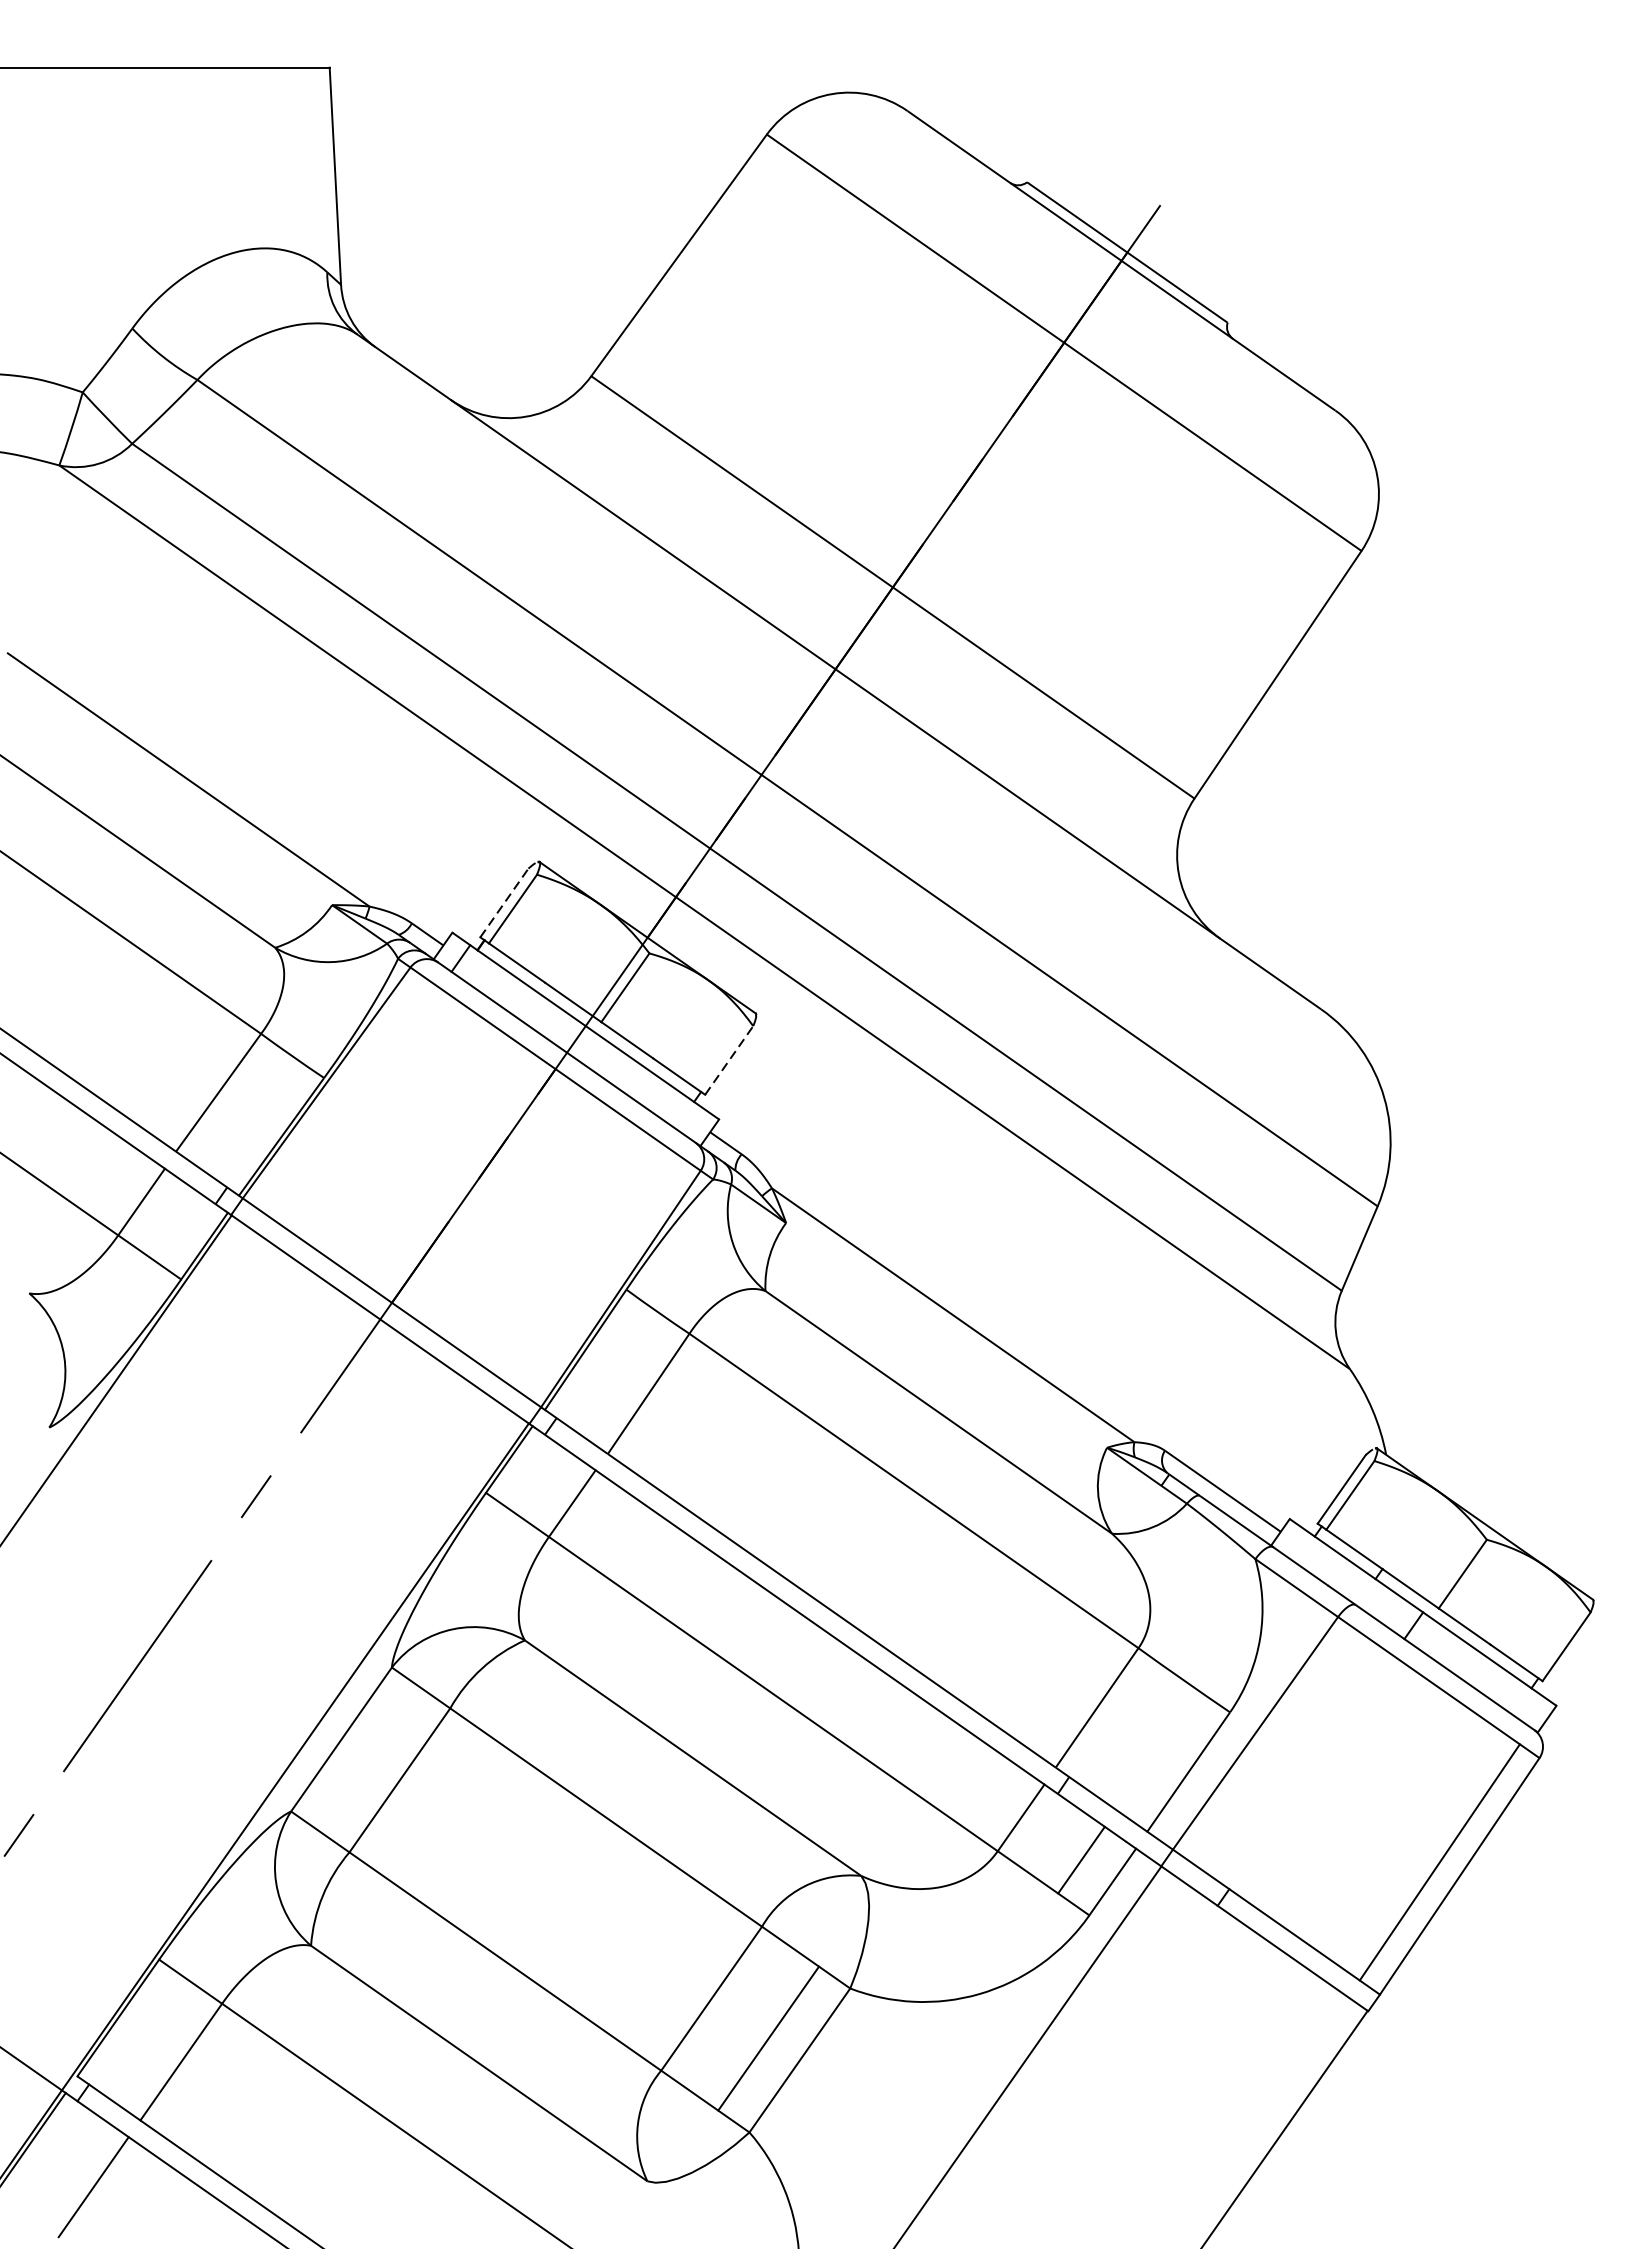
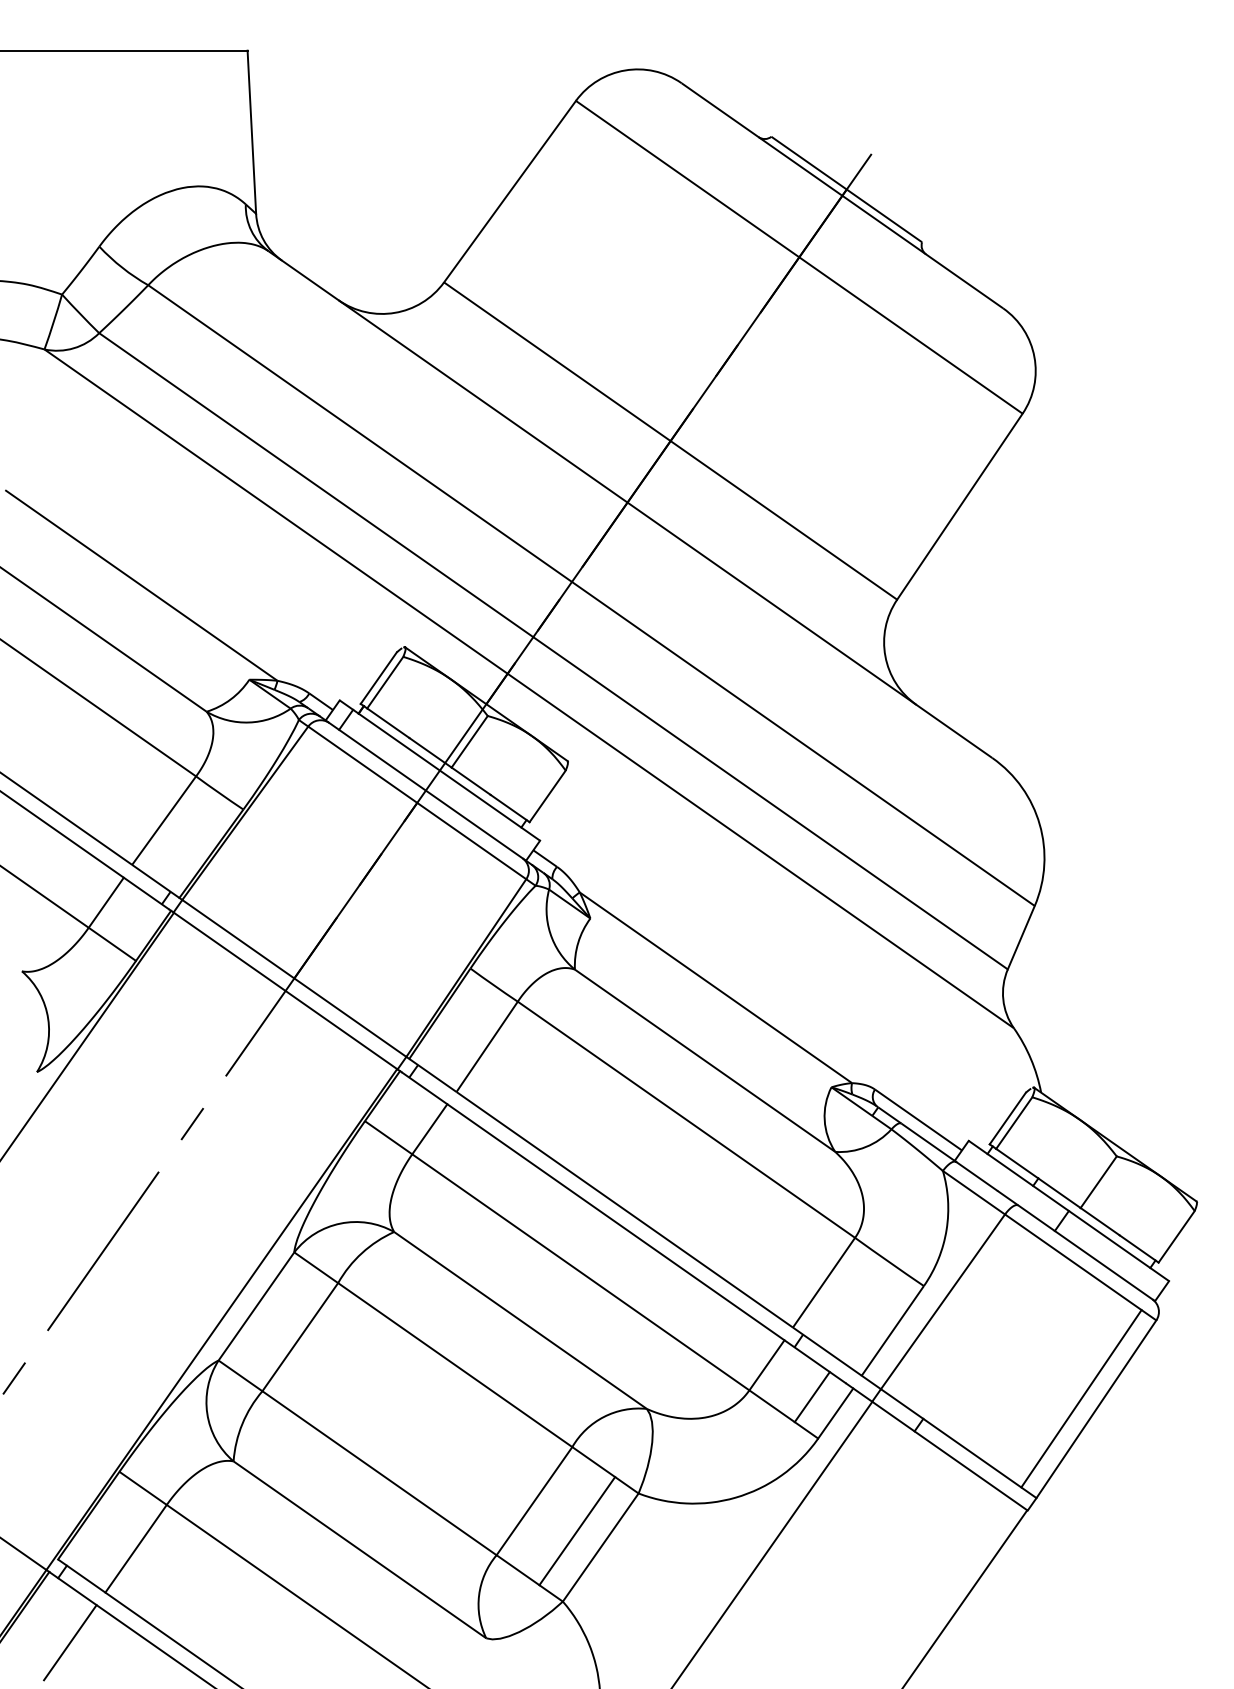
line: (505, 902) -> (379, 677), dashed -> solid
line: (728, 1059) -> (547, 795), dashed -> solid

